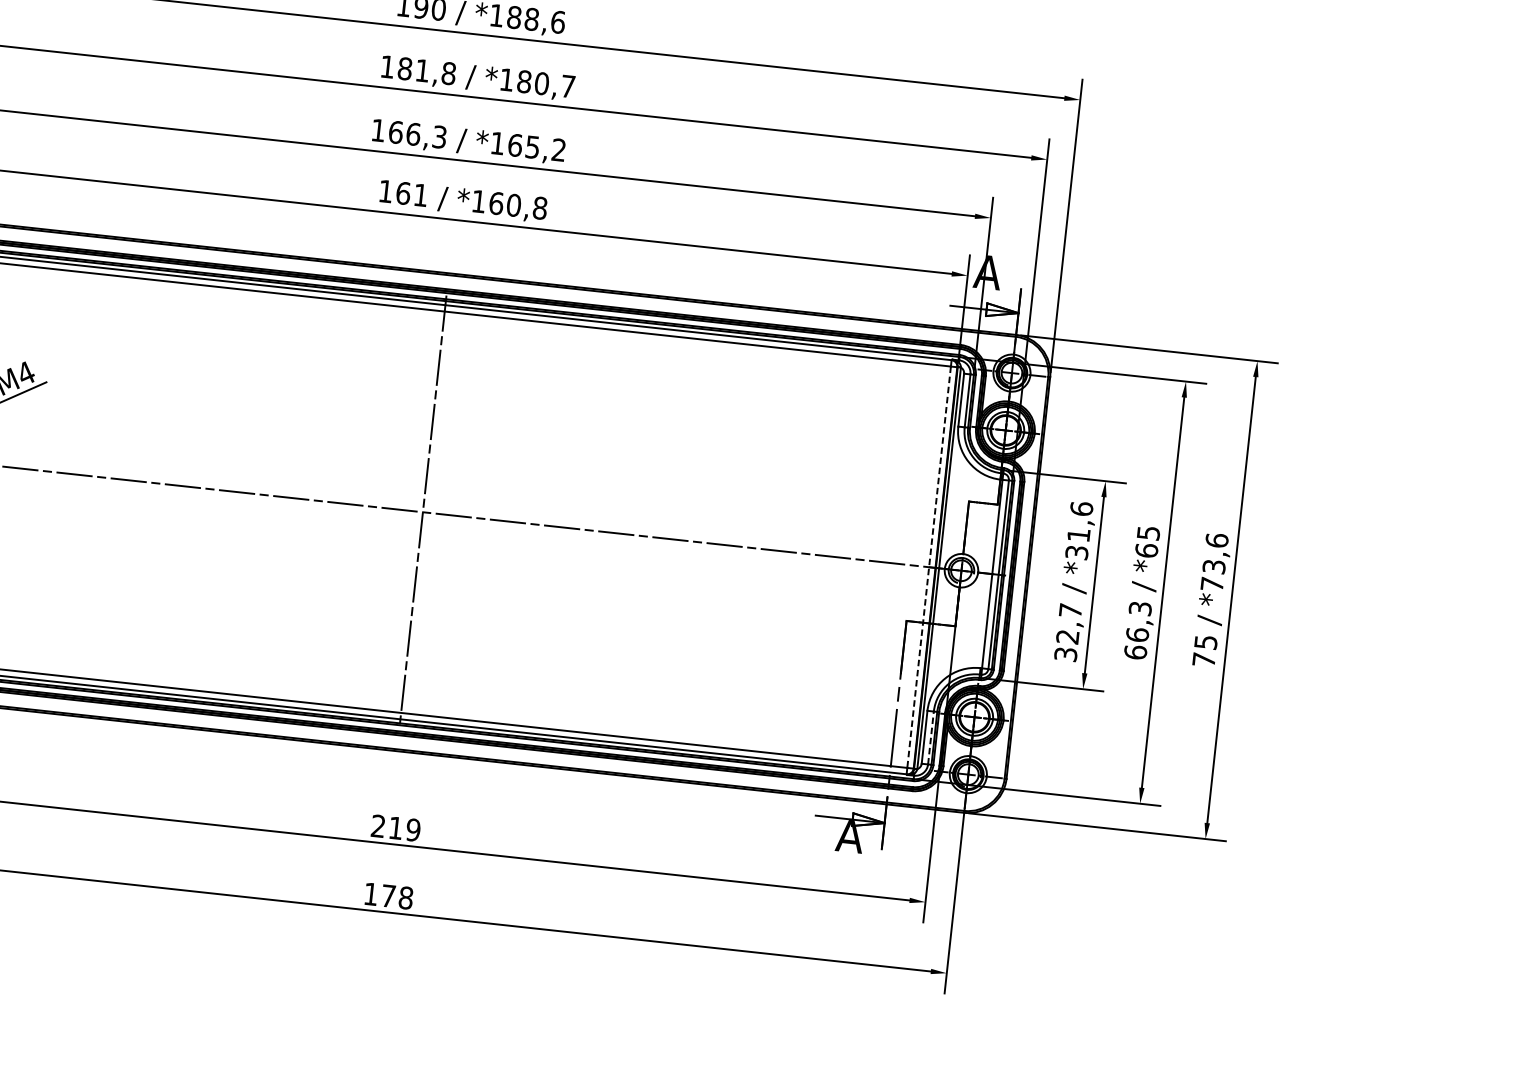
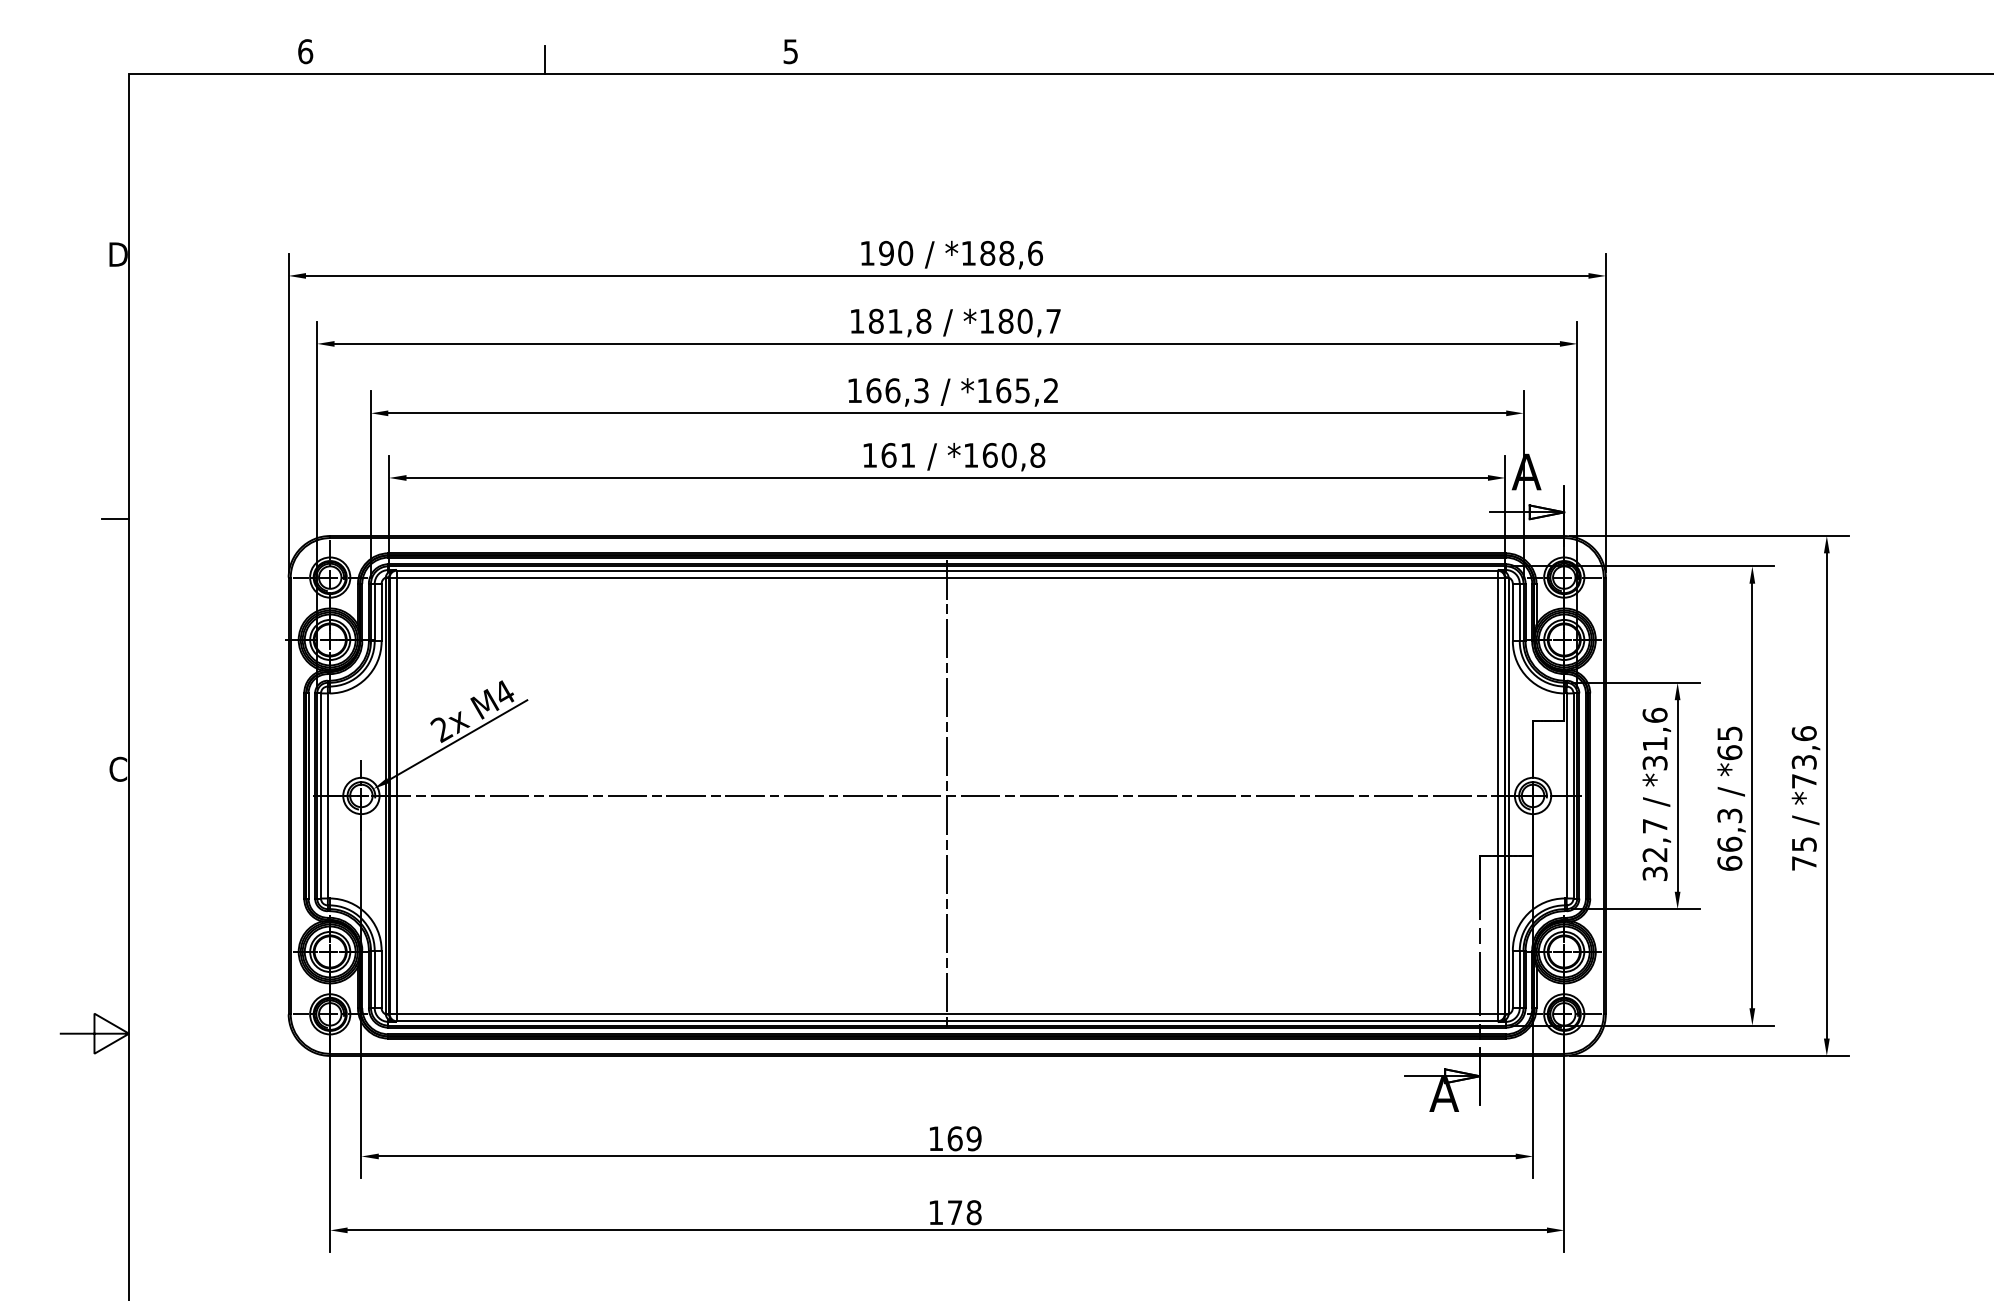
line: (928, 567) -> (1497, 796), dashed -> solid
line: (930, 738) -> (1519, 979), dashed -> solid
text: (387, 826) -> (945, 1138), 219 -> 169

